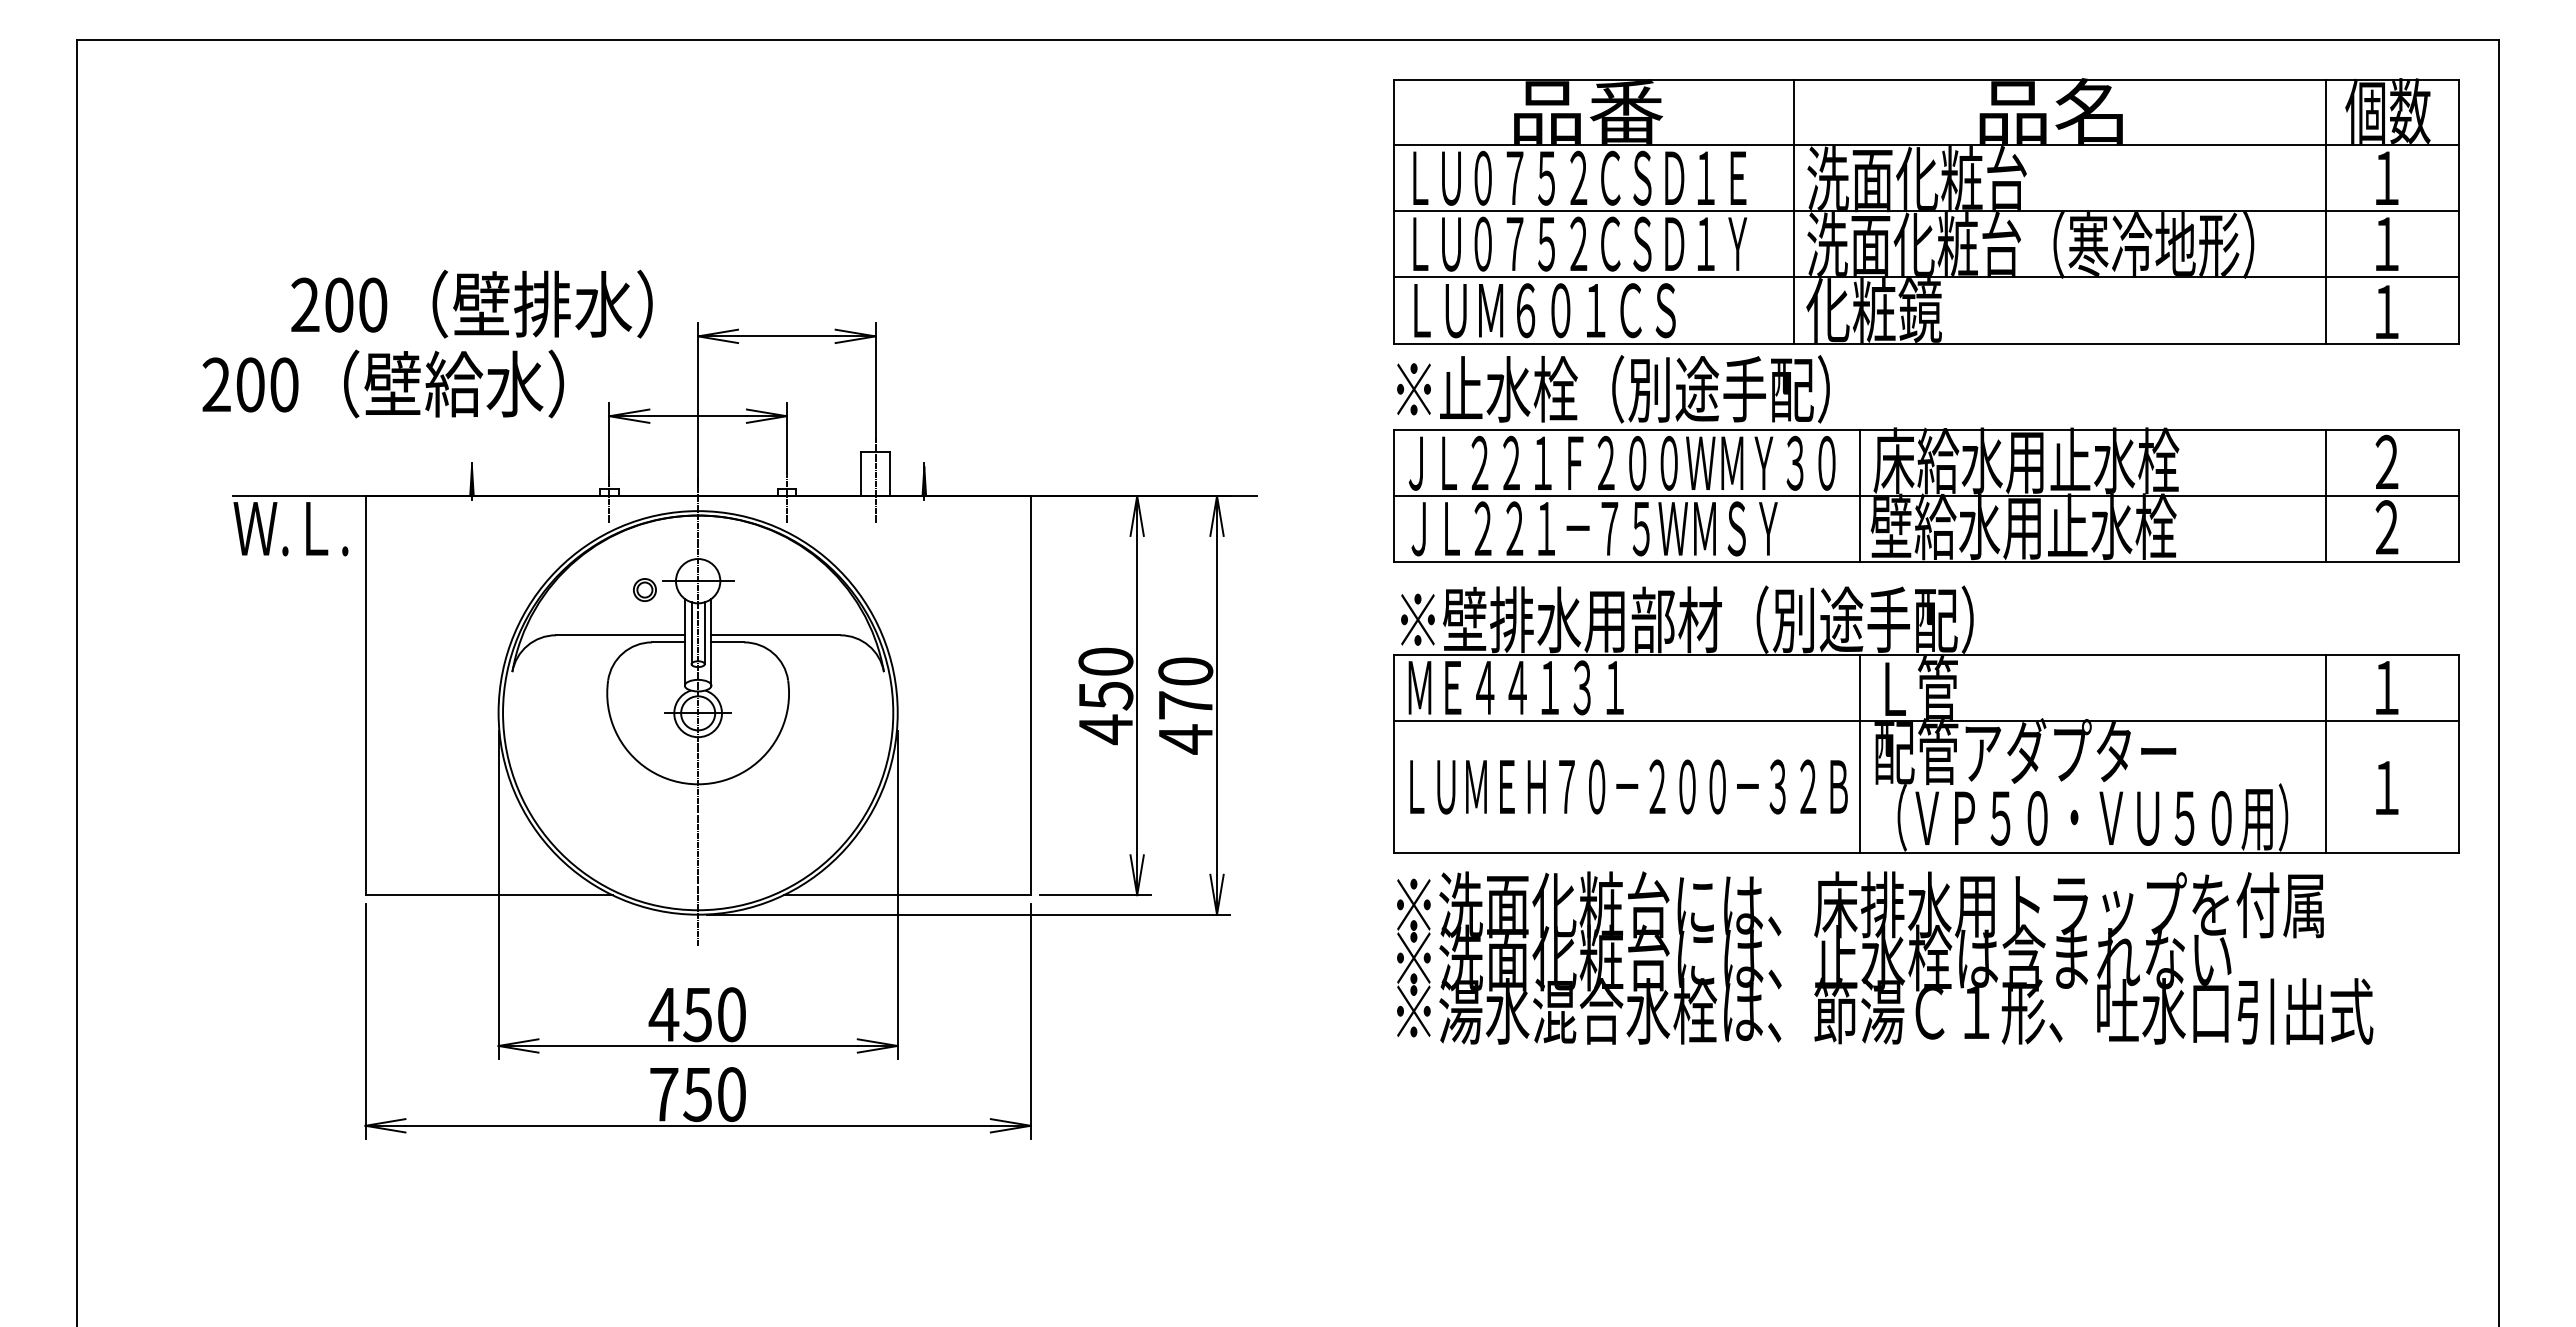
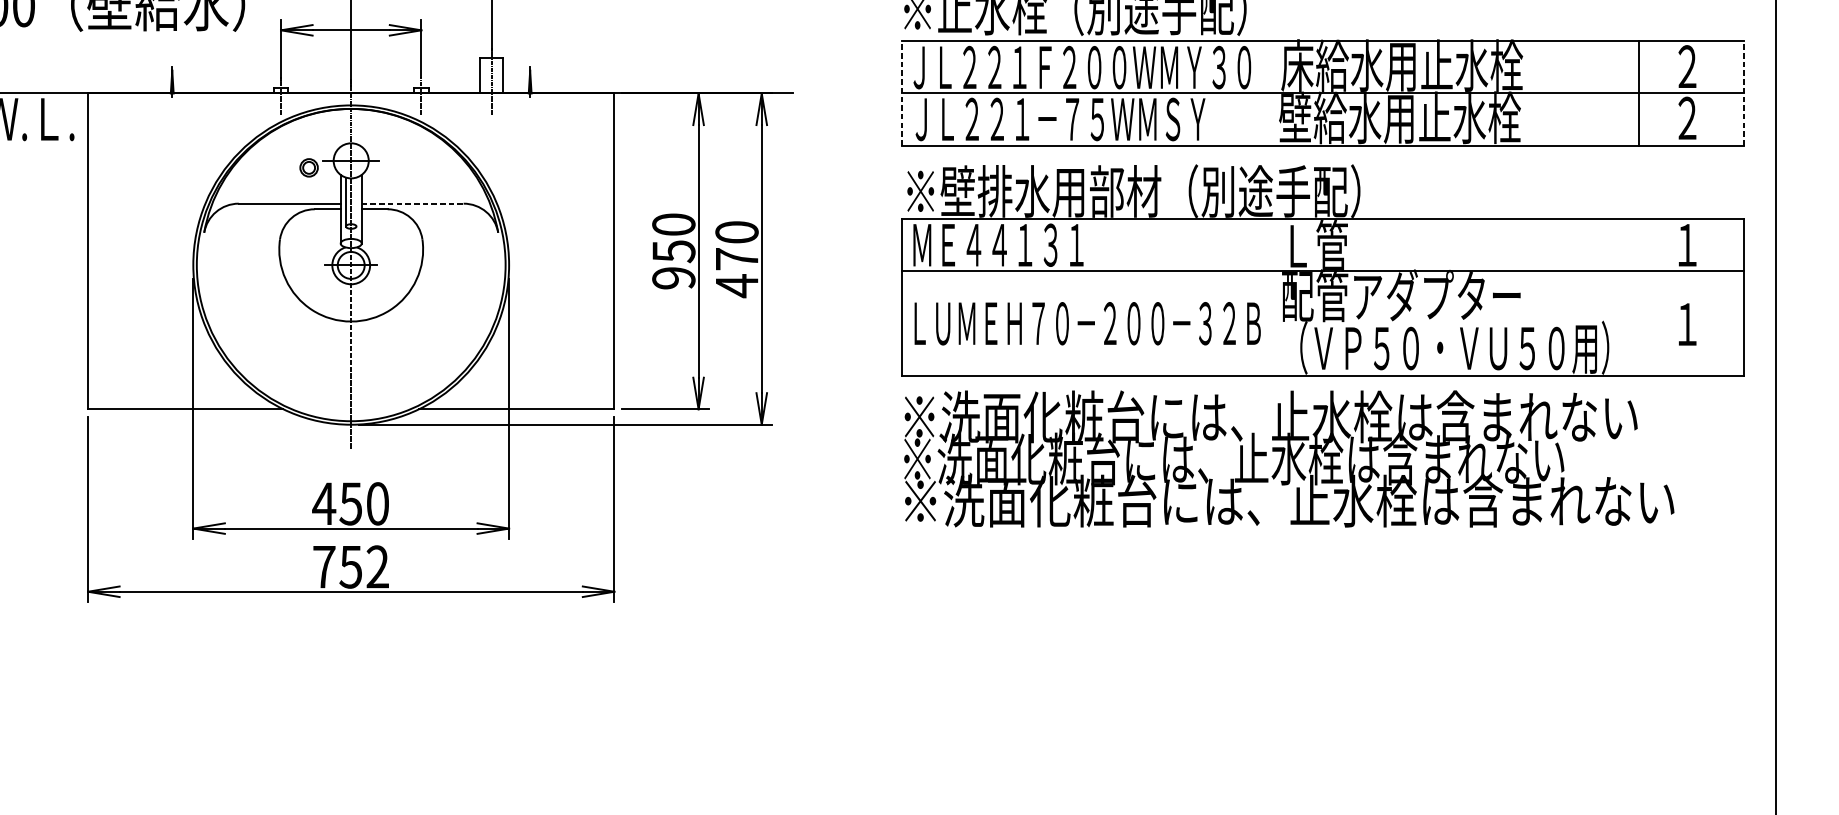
line: (1860, 495) -> (1270, 93), removed
line: (1394, 496) -> (902, 93), solid -> dashed
line: (2458, 496) -> (1744, 93), solid -> dashed
line: (704, 633) -> (356, 202), removed
line: (776, 635) -> (413, 203), solid -> dashed
text: (1105, 729) -> (673, 278), 450 -> 950
line: (1860, 753) -> (1270, 297), removed
line: (2325, 753) -> (1638, 297), removed
text: (1860, 904) -> (1270, 416), ※洗面化粧台には、床排水用トラップを付属 -> ※洗面化粧台には、止水栓は含まれない
text: (1885, 1010) -> (1290, 500), ※湯水混合水栓は、節湯Ｃ１形、吐水口引出式 -> ※洗面化粧台には、止水栓は含まれない
text: (731, 1094) -> (377, 566), 750 -> 752

